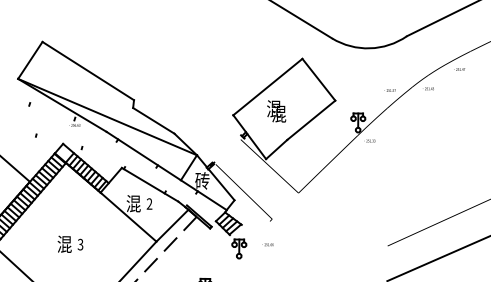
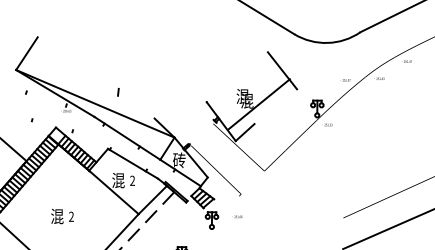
line: (87, 70) -> (77, 62), removed
line: (266, 87) -> (258, 104), moved
line: (154, 120) -> (136, 106), removed
line: (310, 120) -> (275, 106), removed
text: (79, 244) -> (70, 216), 3 -> 2

